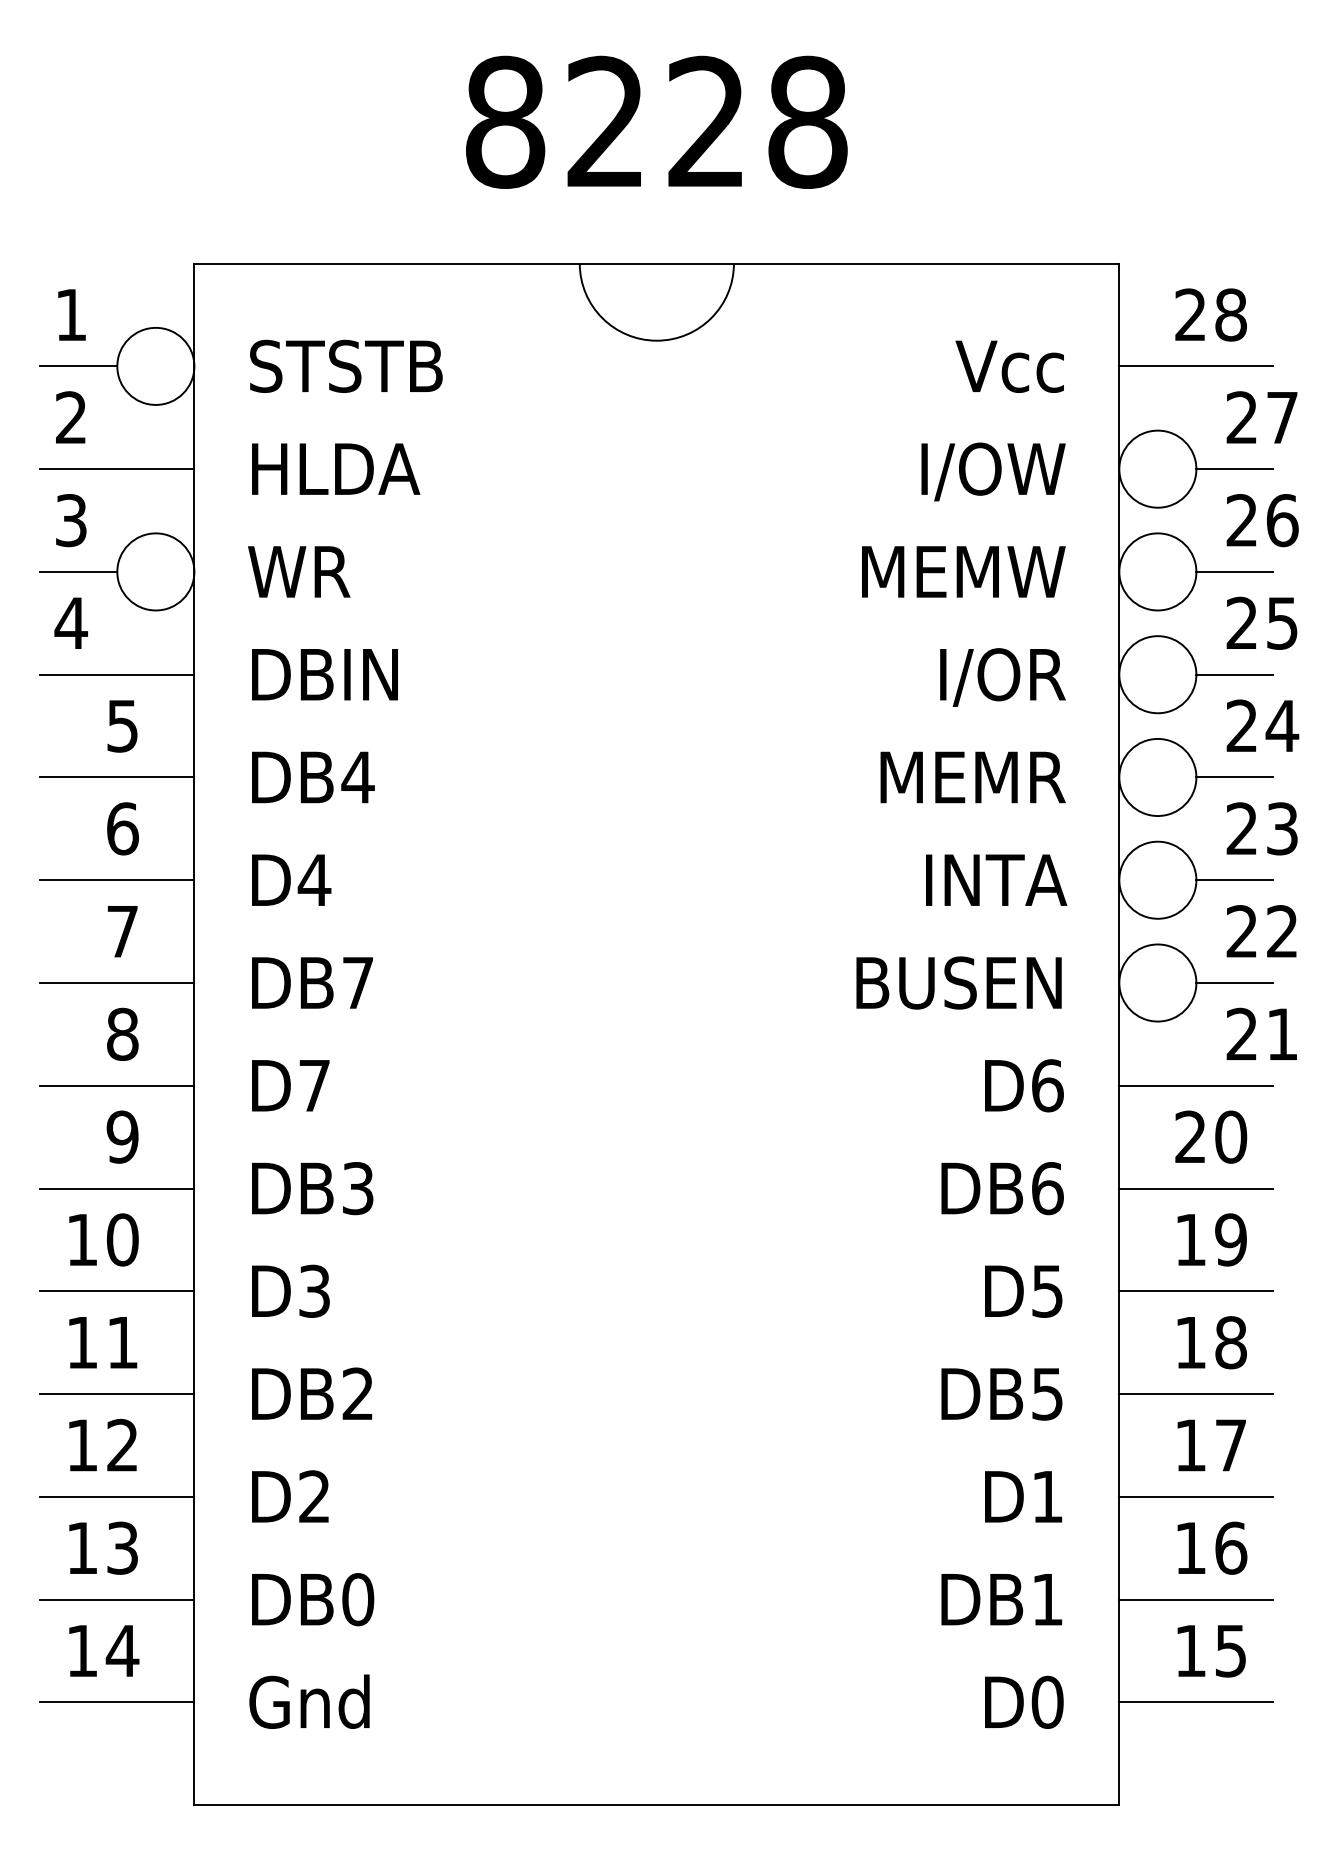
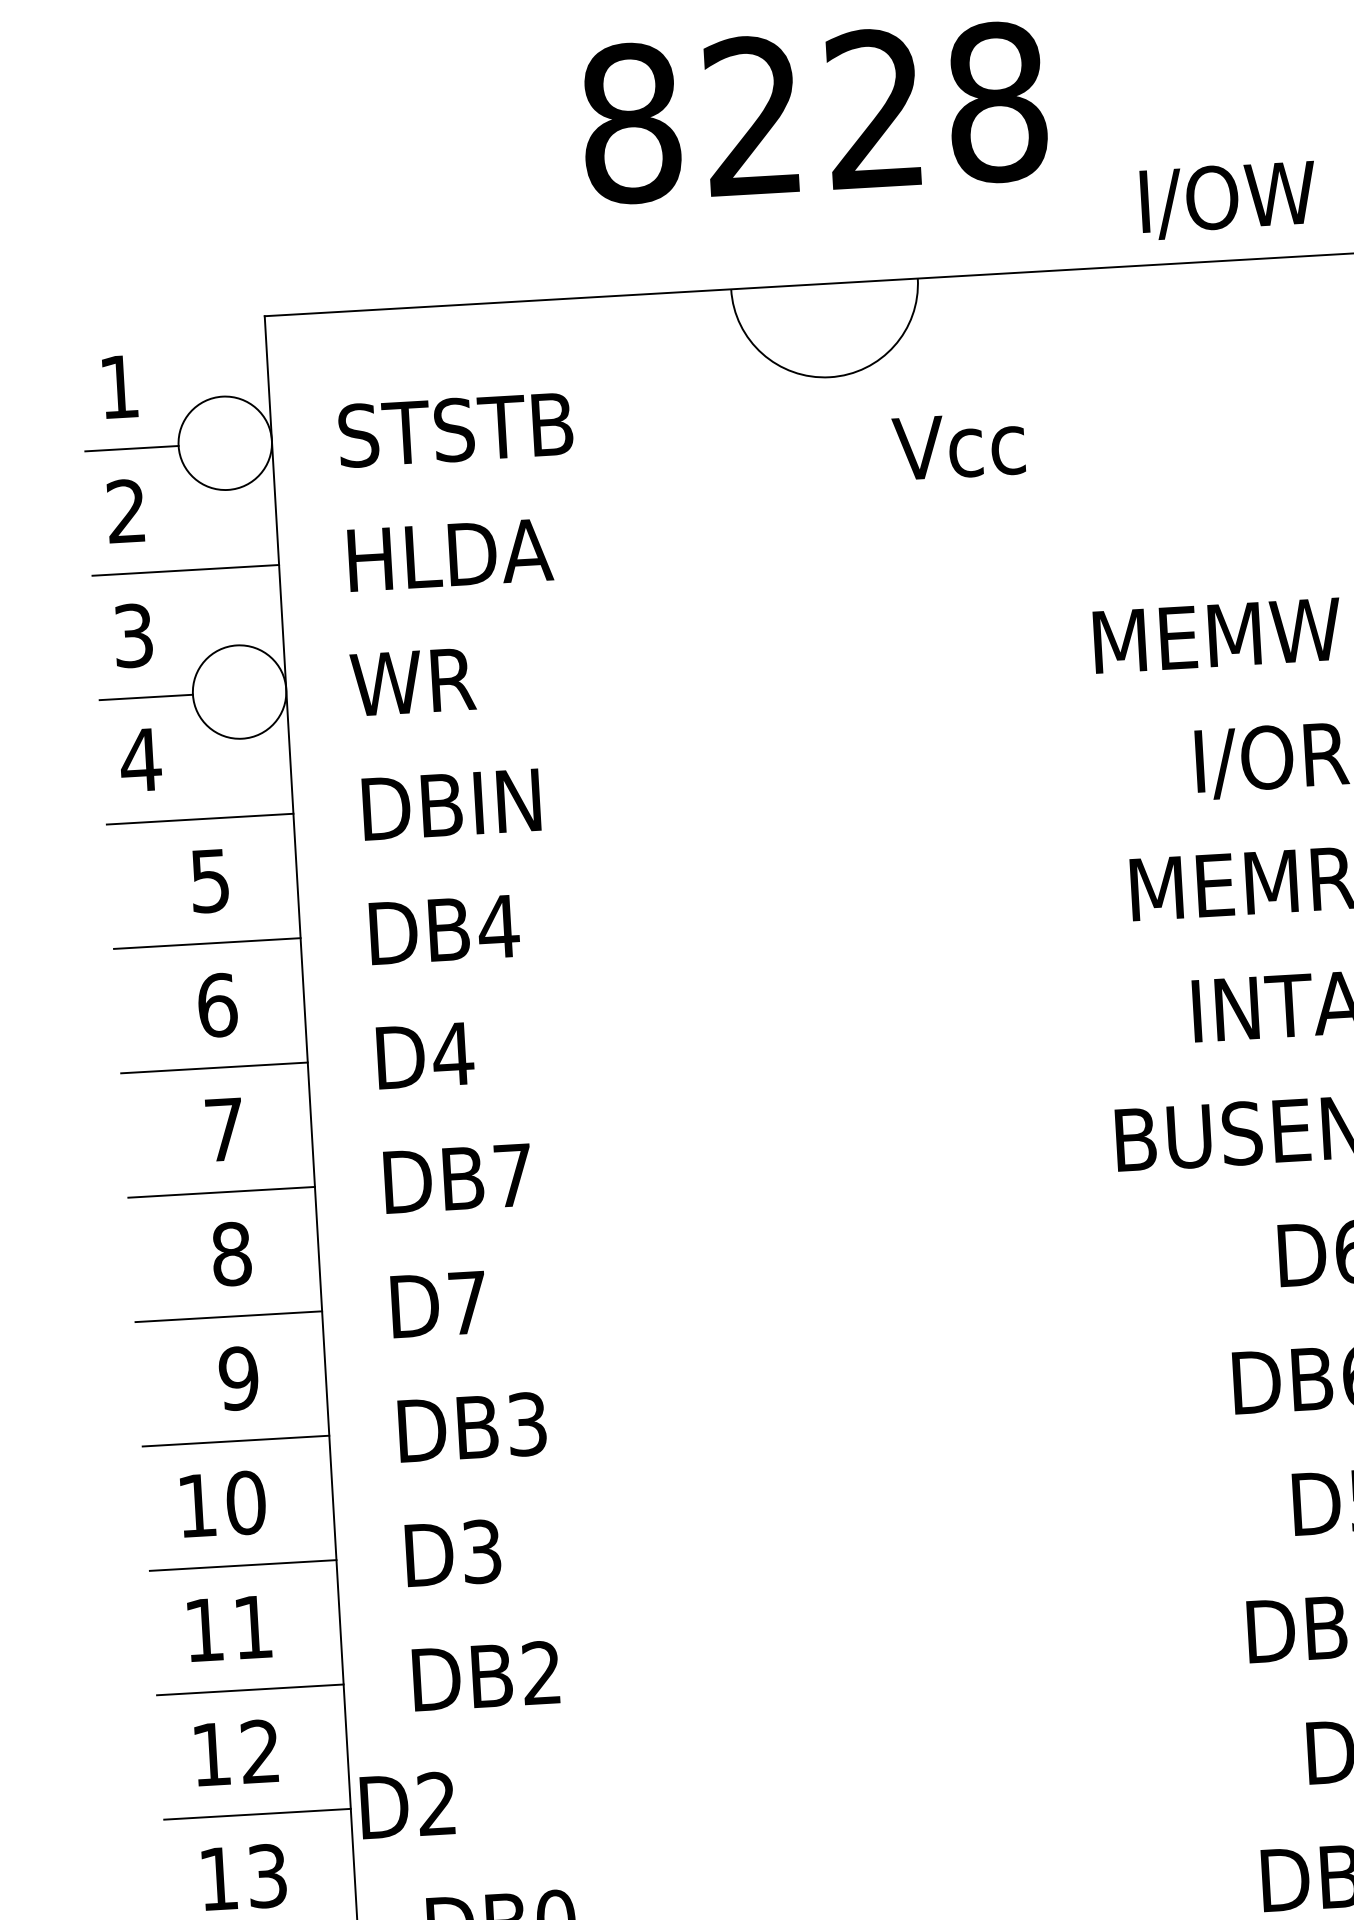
text: (1009, 366) -> (958, 446), moved
text: (993, 471) -> (1228, 199), moved
text: (290, 1496) -> (407, 1805), moved

